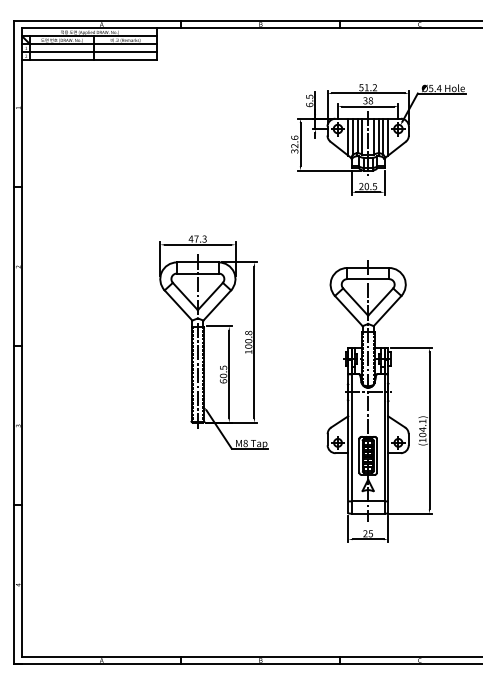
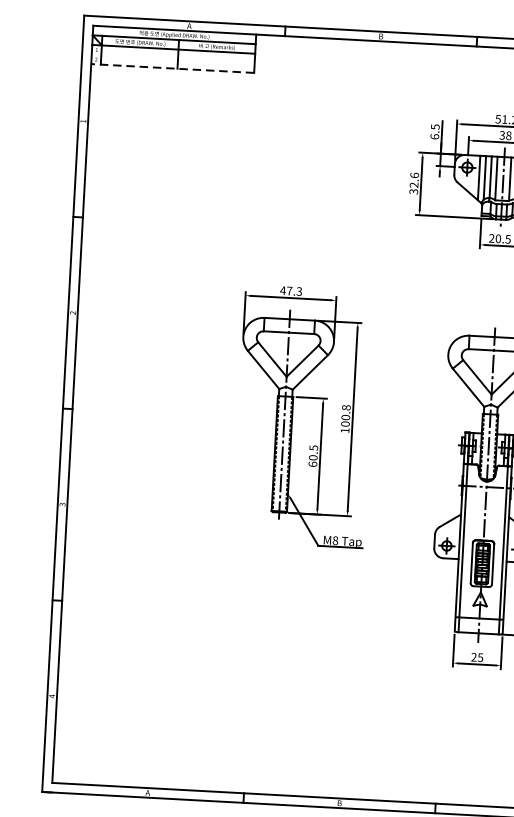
line: (89, 52) -> (172, 59), removed
line: (89, 60) -> (172, 68), solid -> dashed

